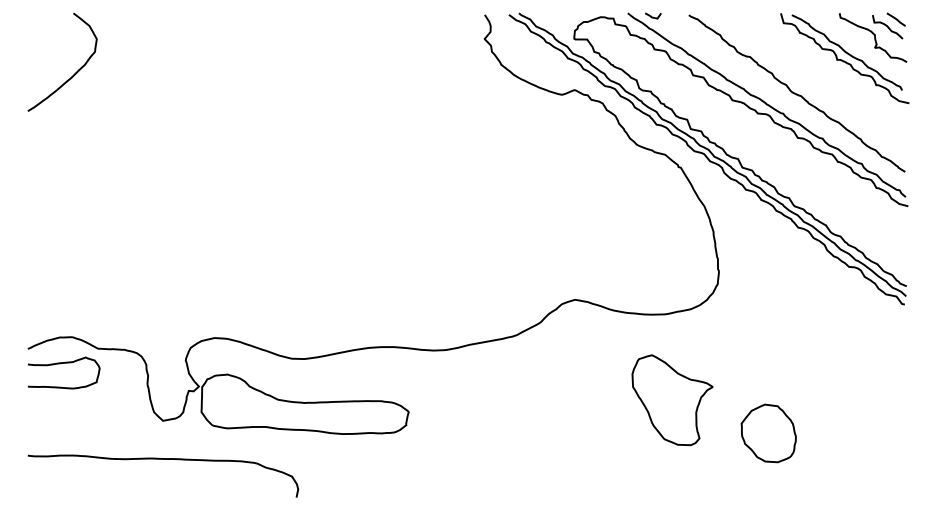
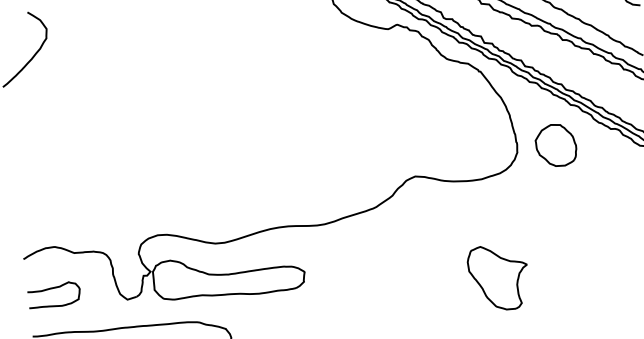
curve: (60, 364) -> (51, 289), moved
part: (672, 400) -> (498, 277), moved
part: (768, 433) -> (555, 145), moved

